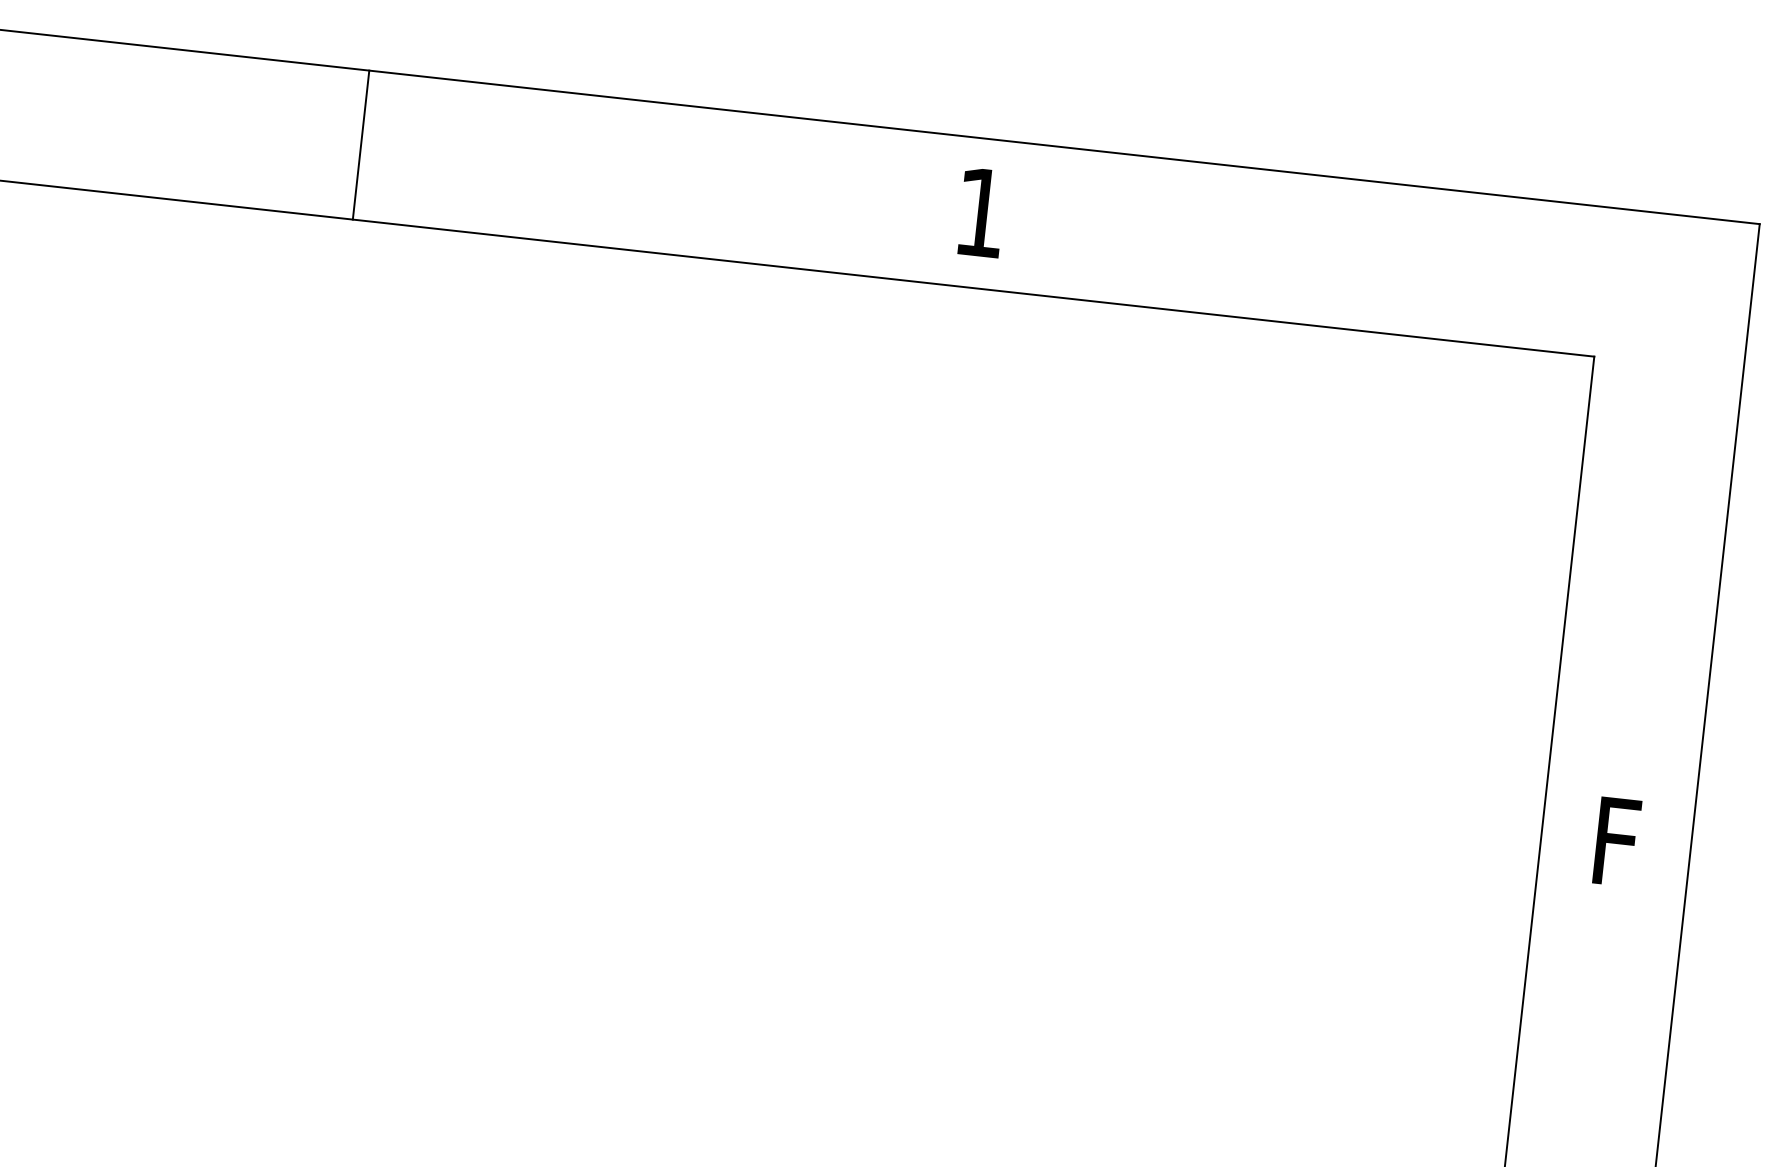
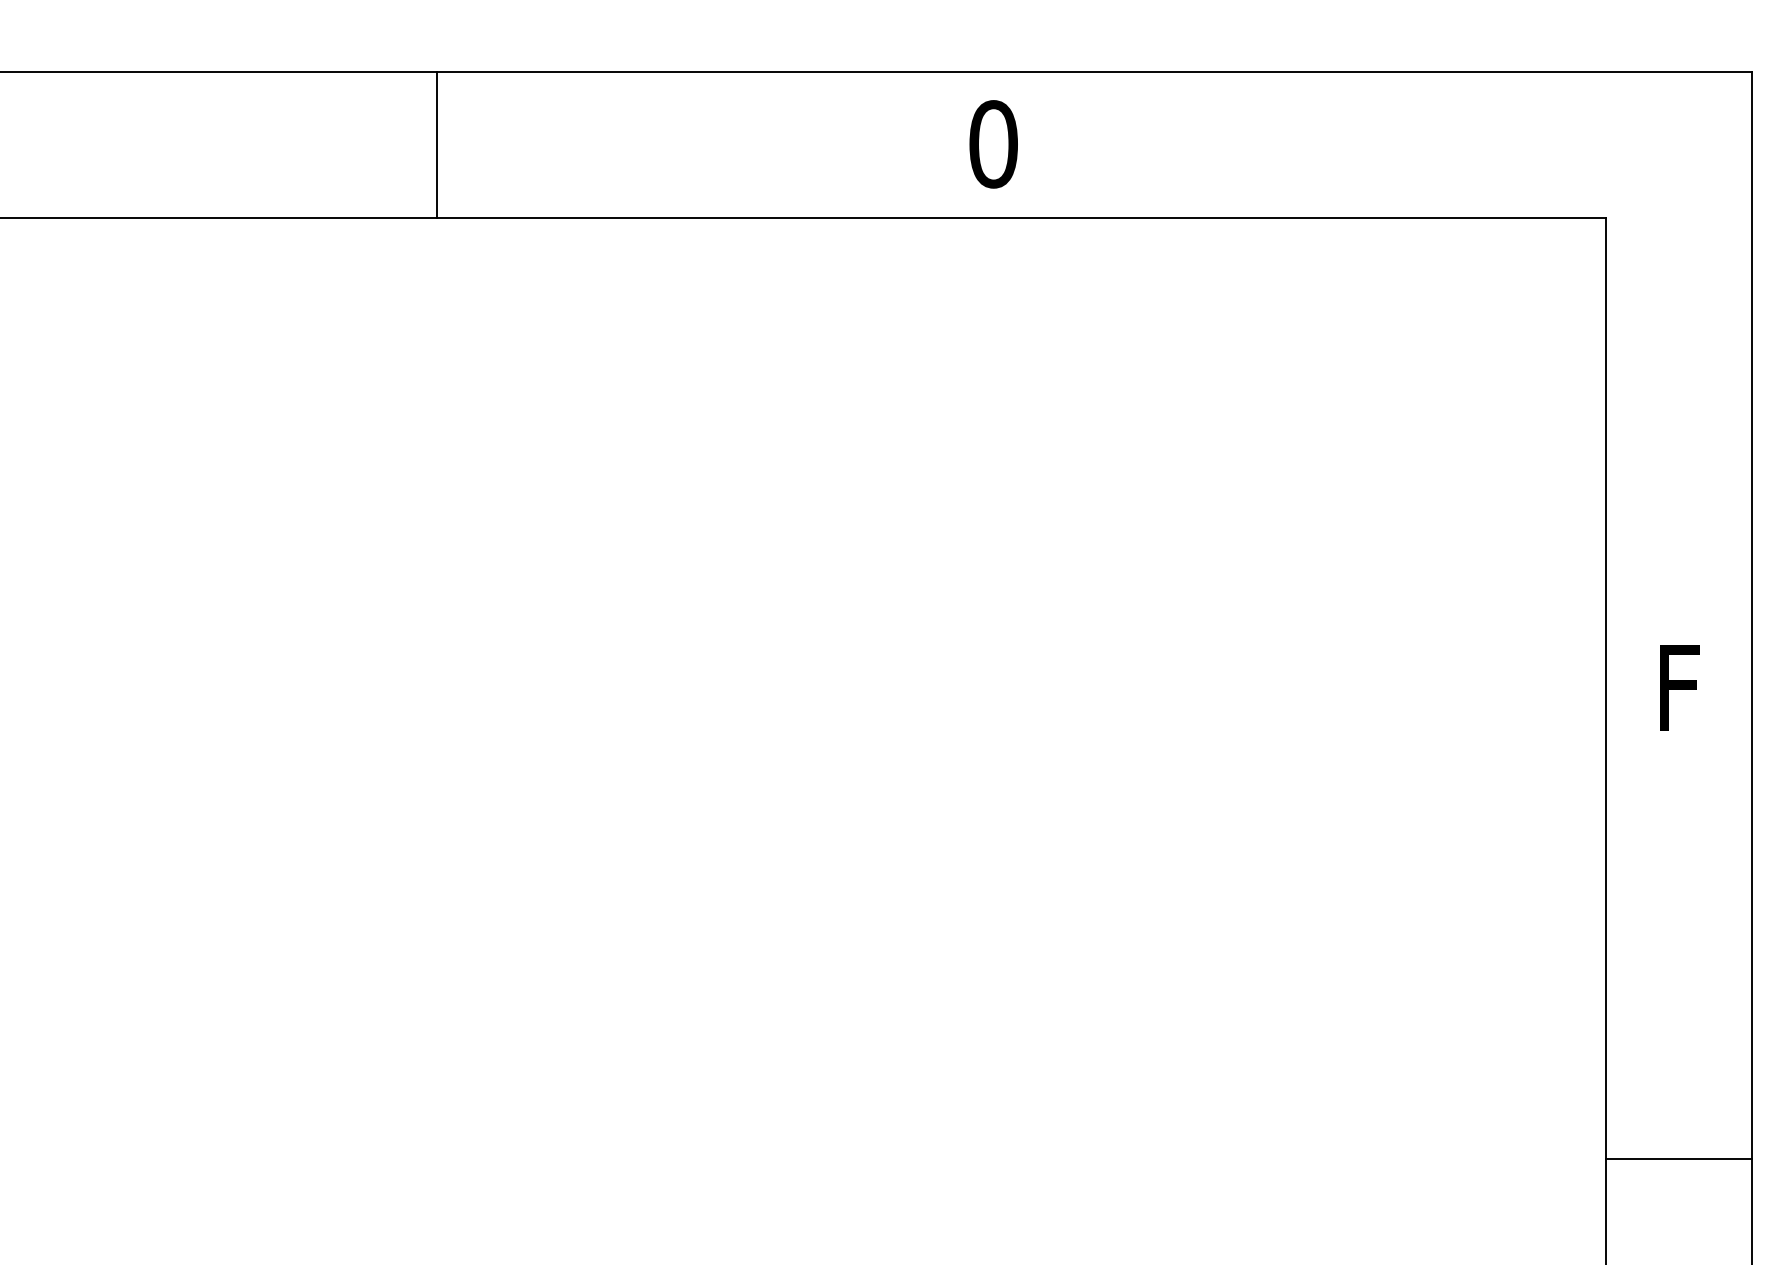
line: (361, 144) -> (436, 144), moved
text: (980, 212) -> (993, 144), 1 -> 0

